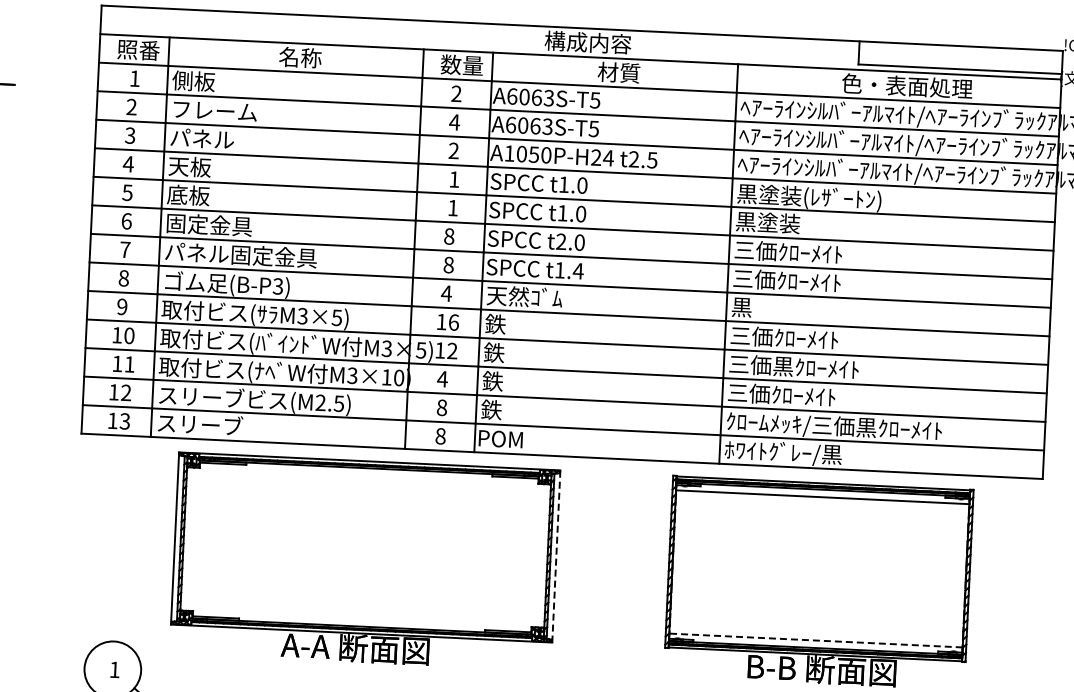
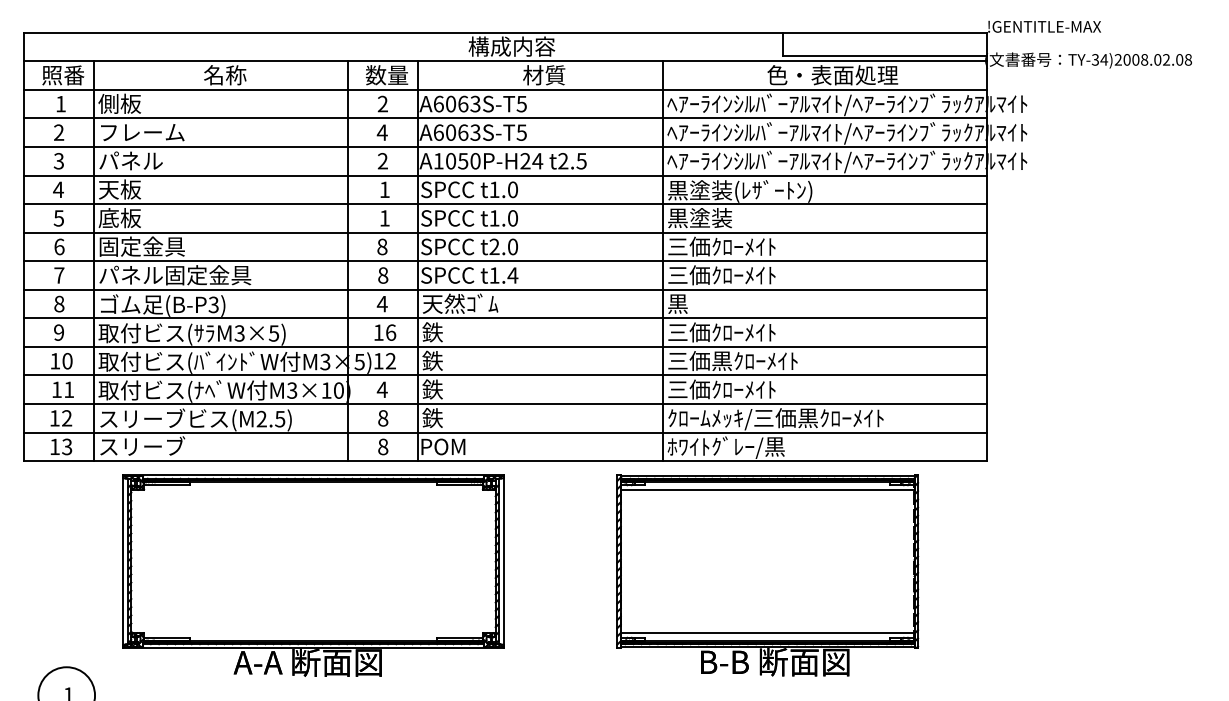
line: (556, 556) -> (504, 561), dashed -> solid
line: (815, 640) -> (767, 633), dashed -> solid

